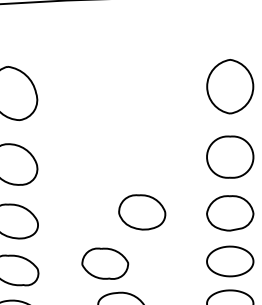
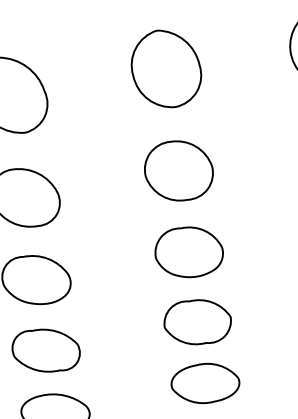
part: (120, 88) -> (165, 69), added
part: (121, 158) -> (179, 170), added
part: (142, 212) -> (189, 252), moved
part: (105, 263) -> (198, 321), moved

